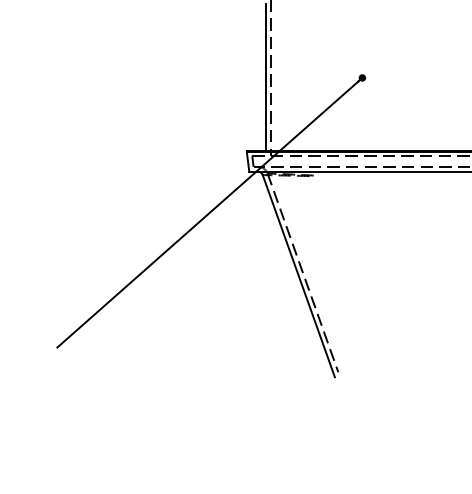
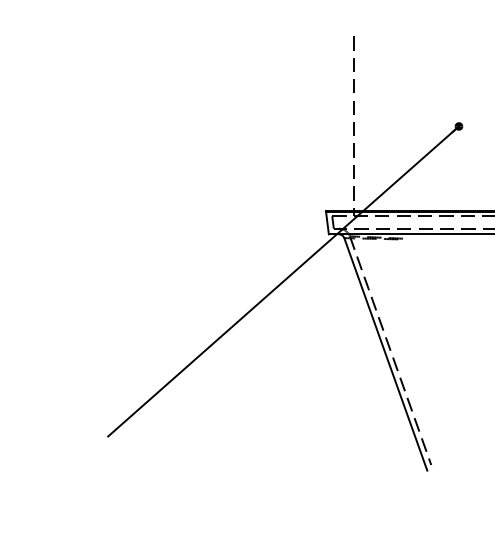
line: (266, 77) -> (348, 125), removed

